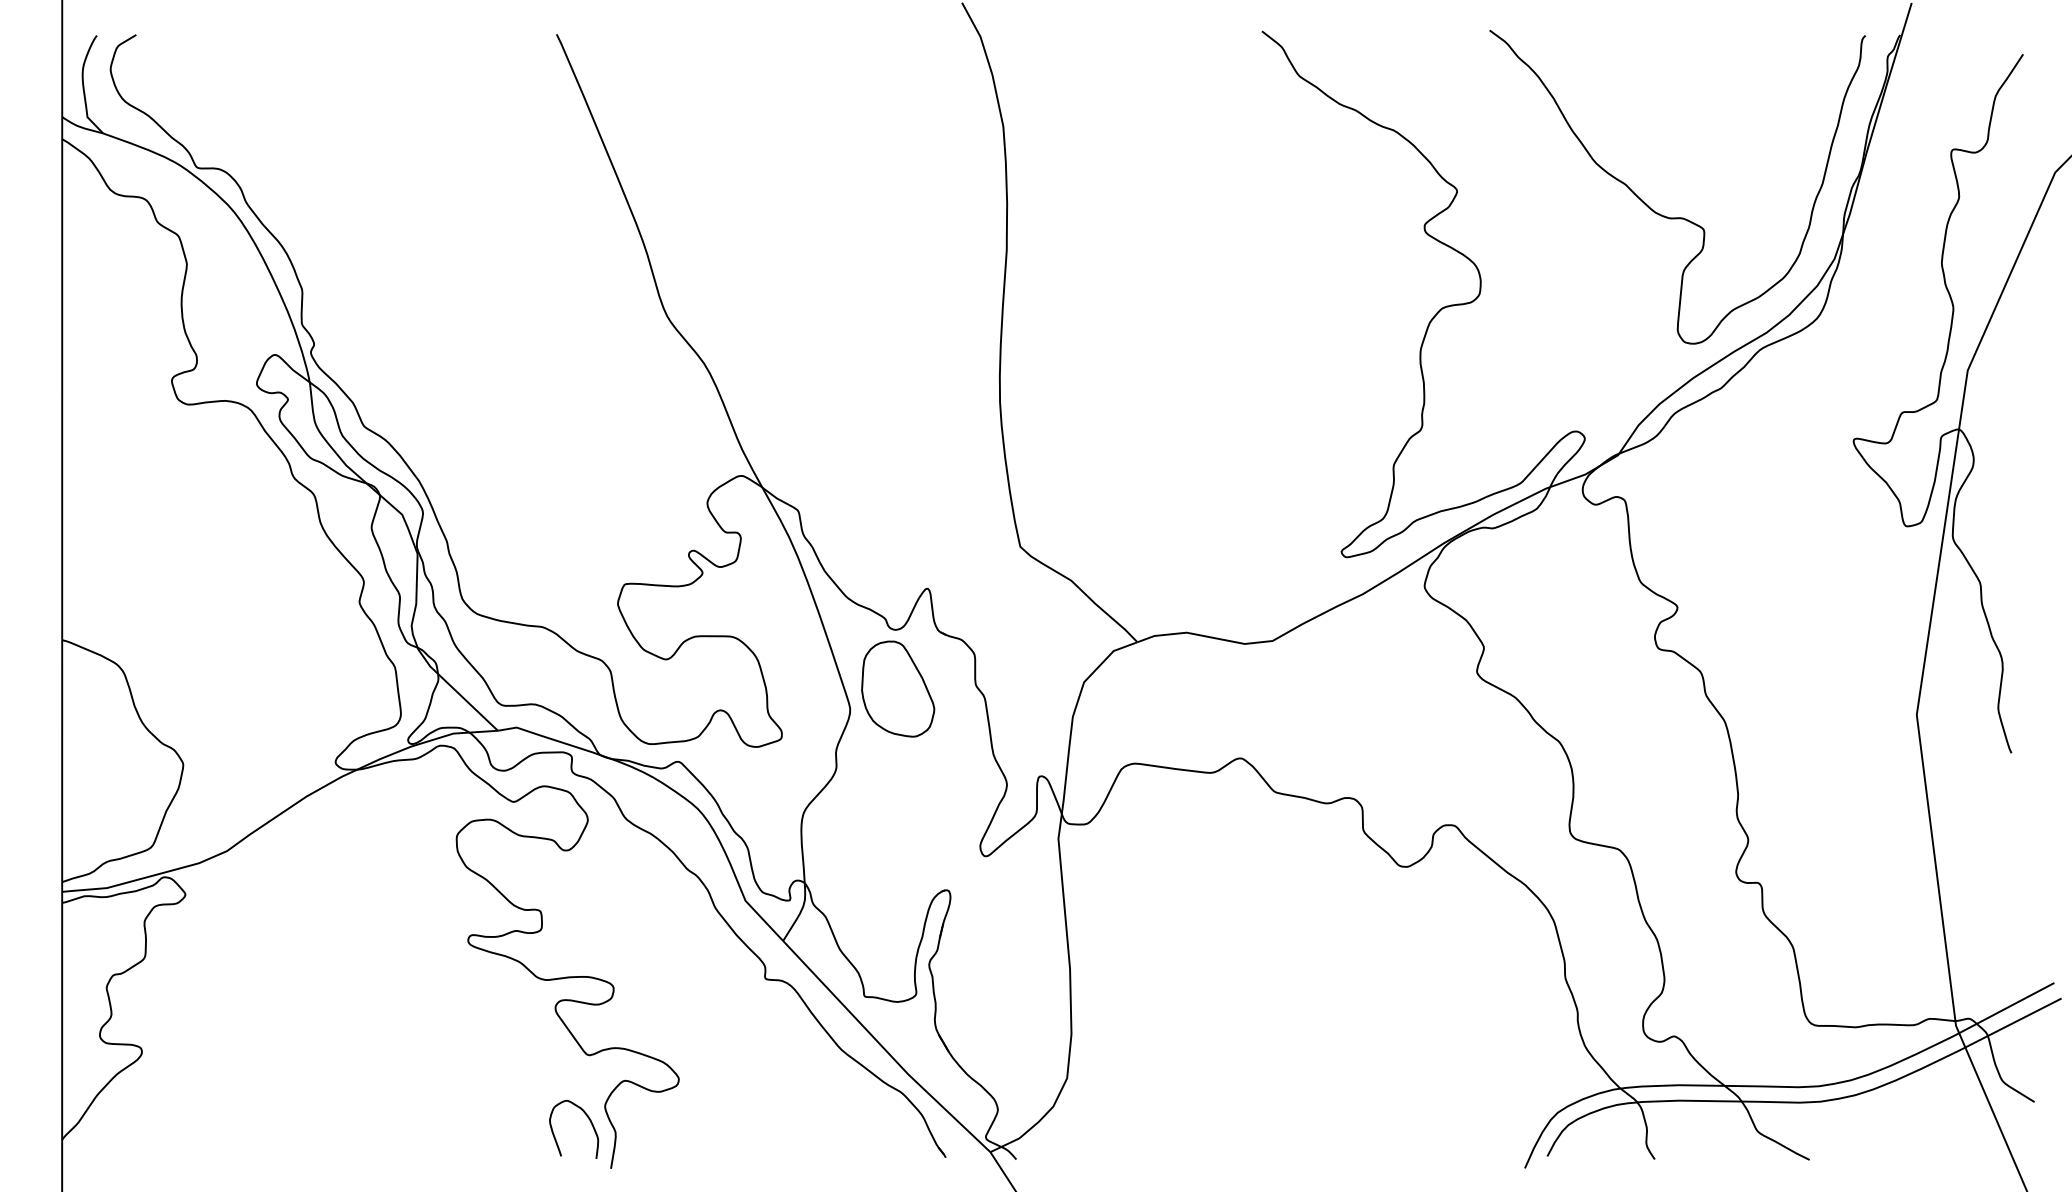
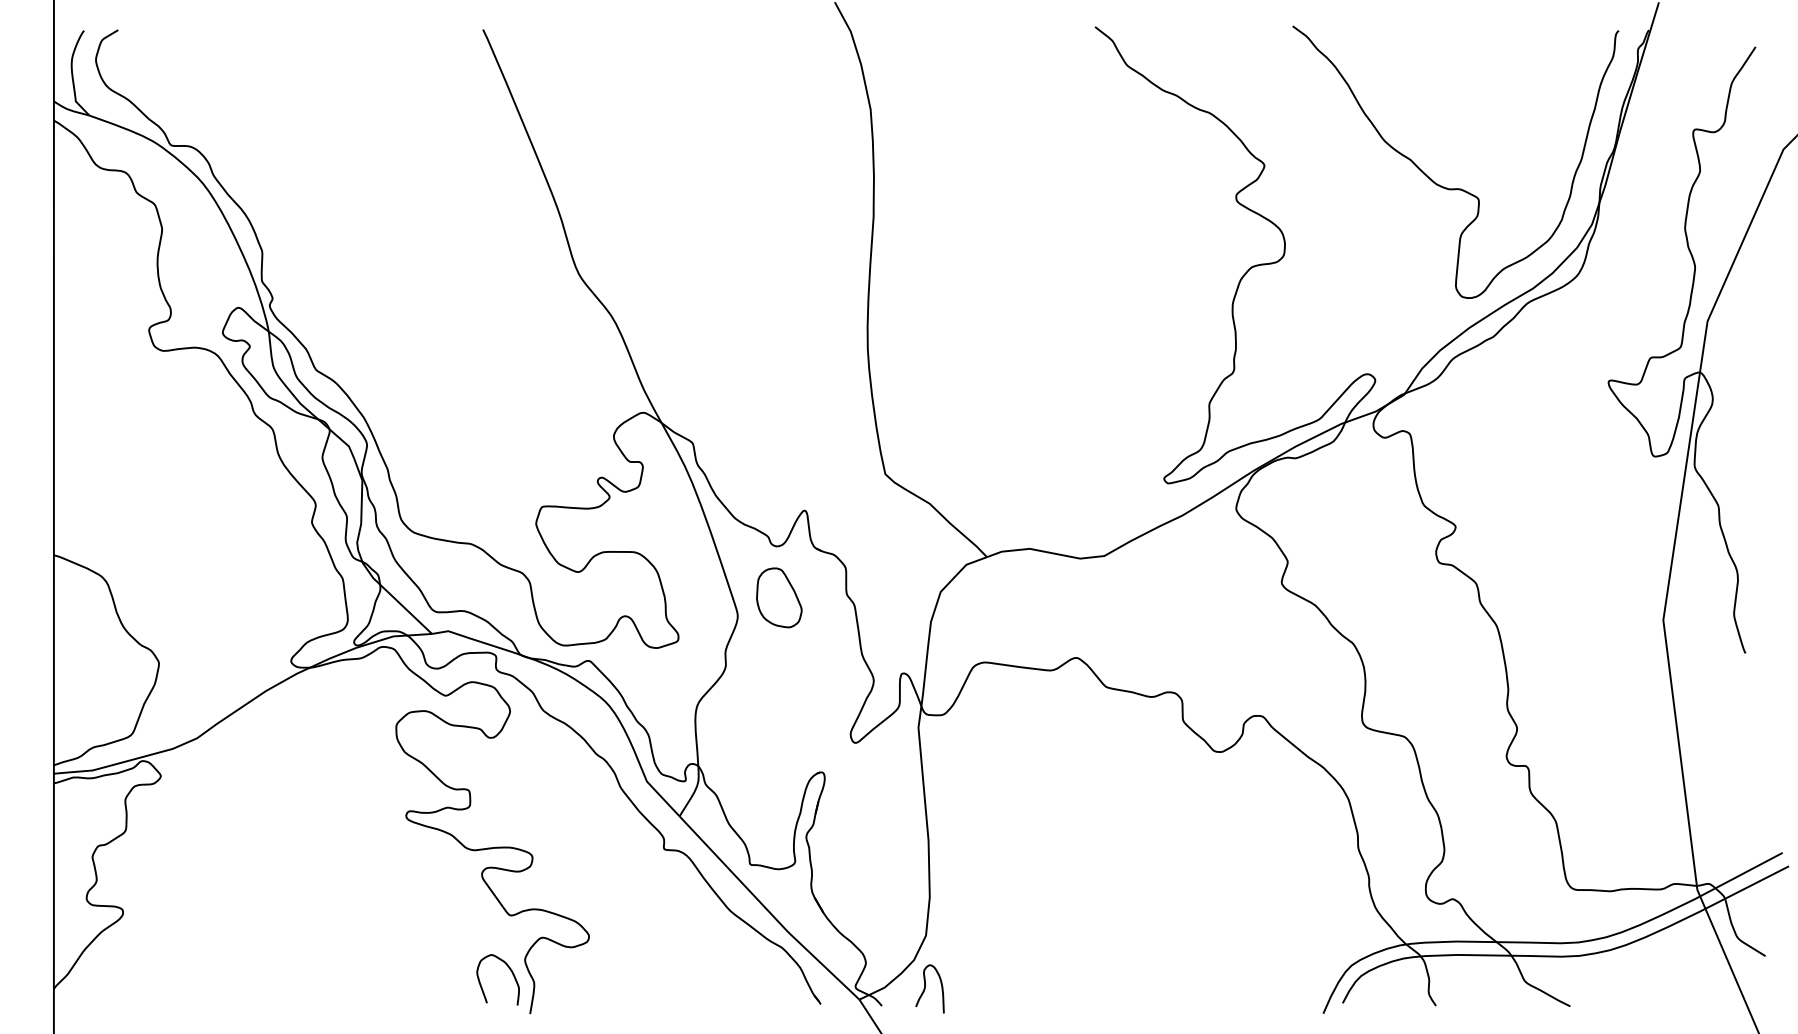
part: (897, 689) -> (778, 598), size x0.71
curve: (1066, 1139) -> (925, 988), added

